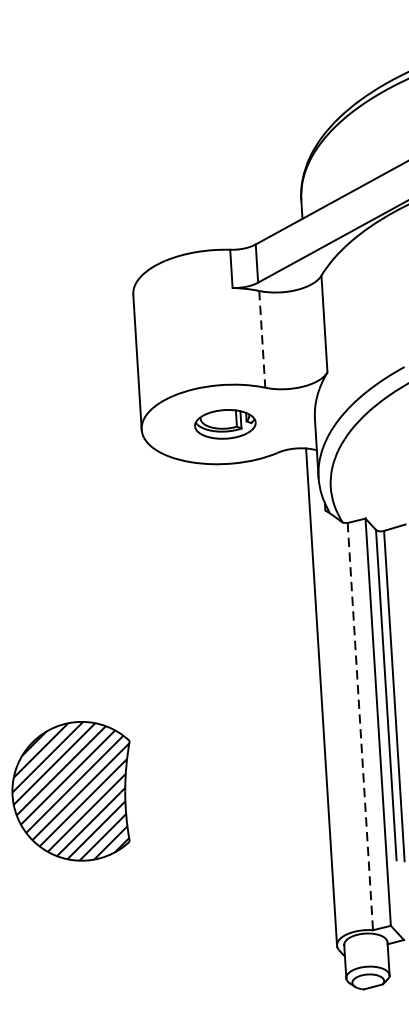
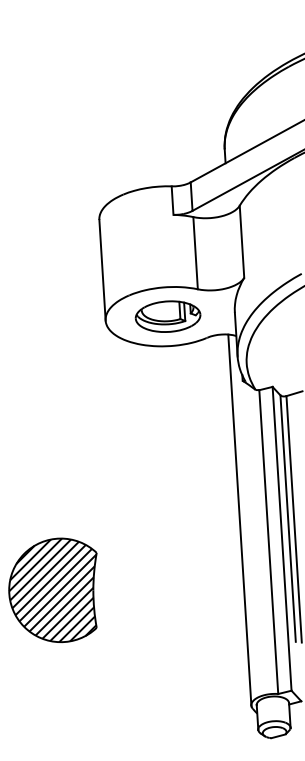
line: (262, 339) -> (195, 253), dashed -> solid
part: (224, 424) -> (167, 316), size x1.43
line: (359, 727) -> (268, 542), dashed -> solid

